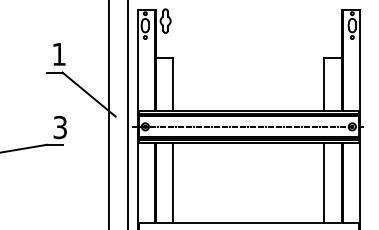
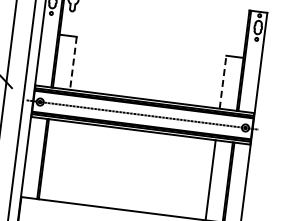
line: (173, 84) -> (73, 63), solid -> dashed
line: (324, 84) -> (223, 82), solid -> dashed
line: (173, 182) -> (61, 160), removed

